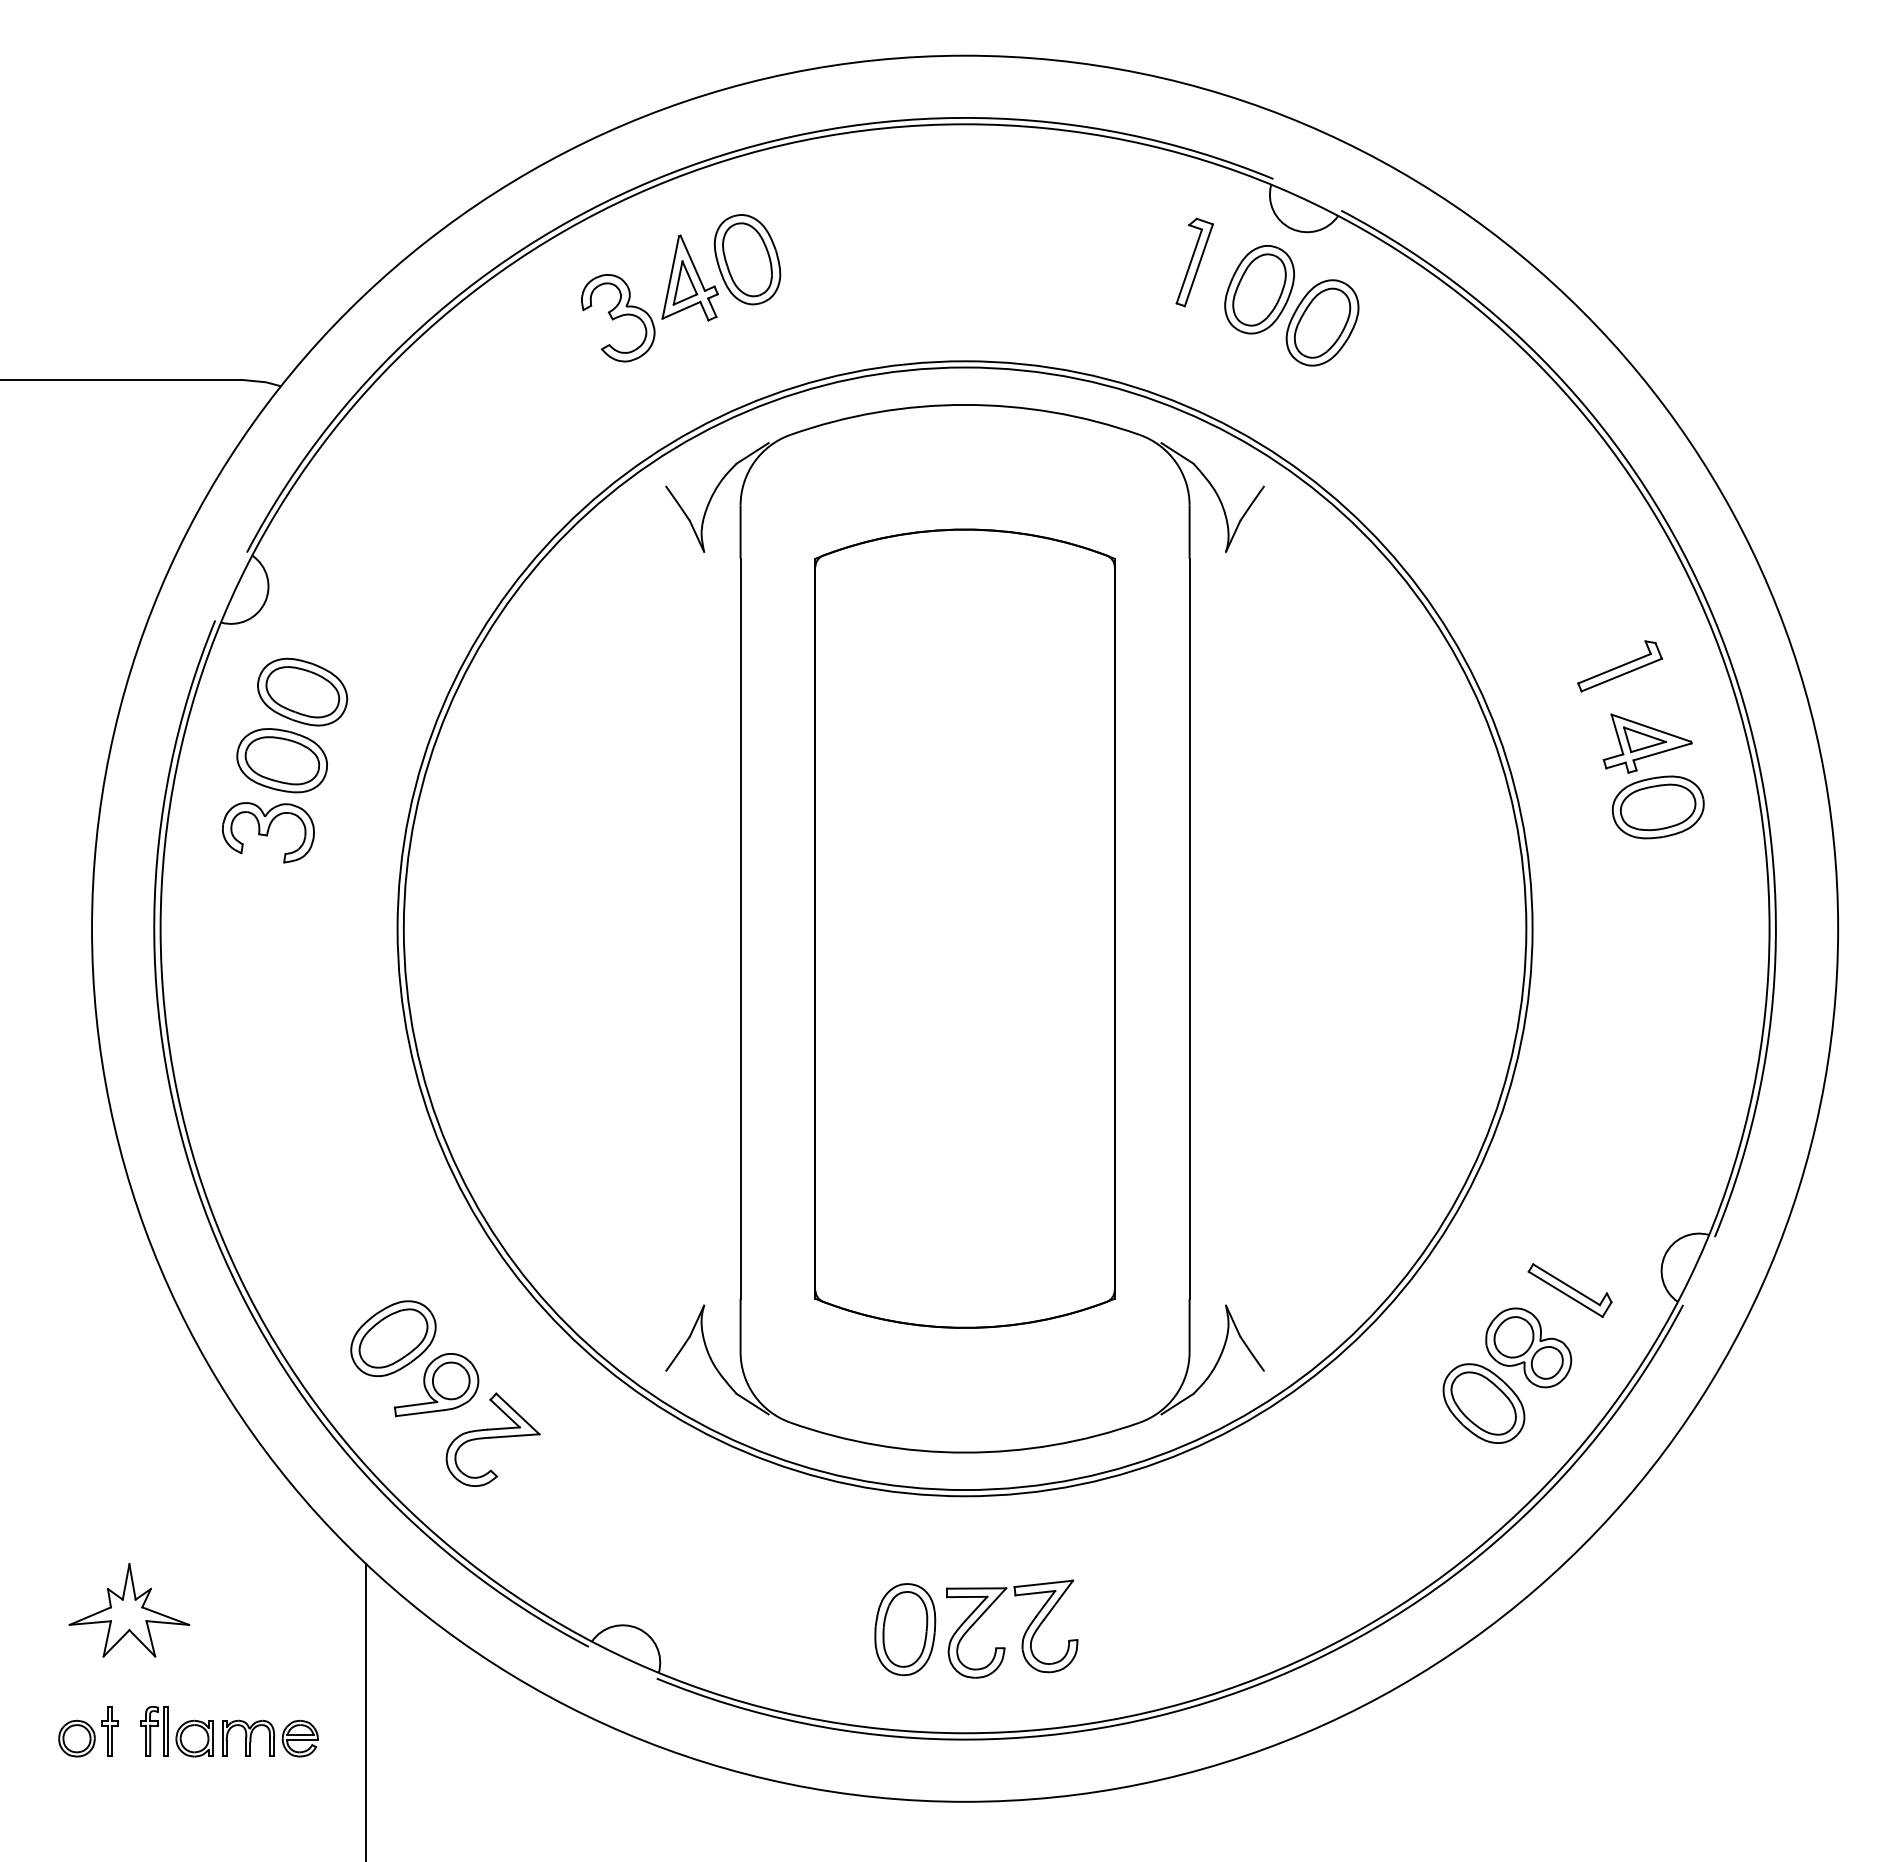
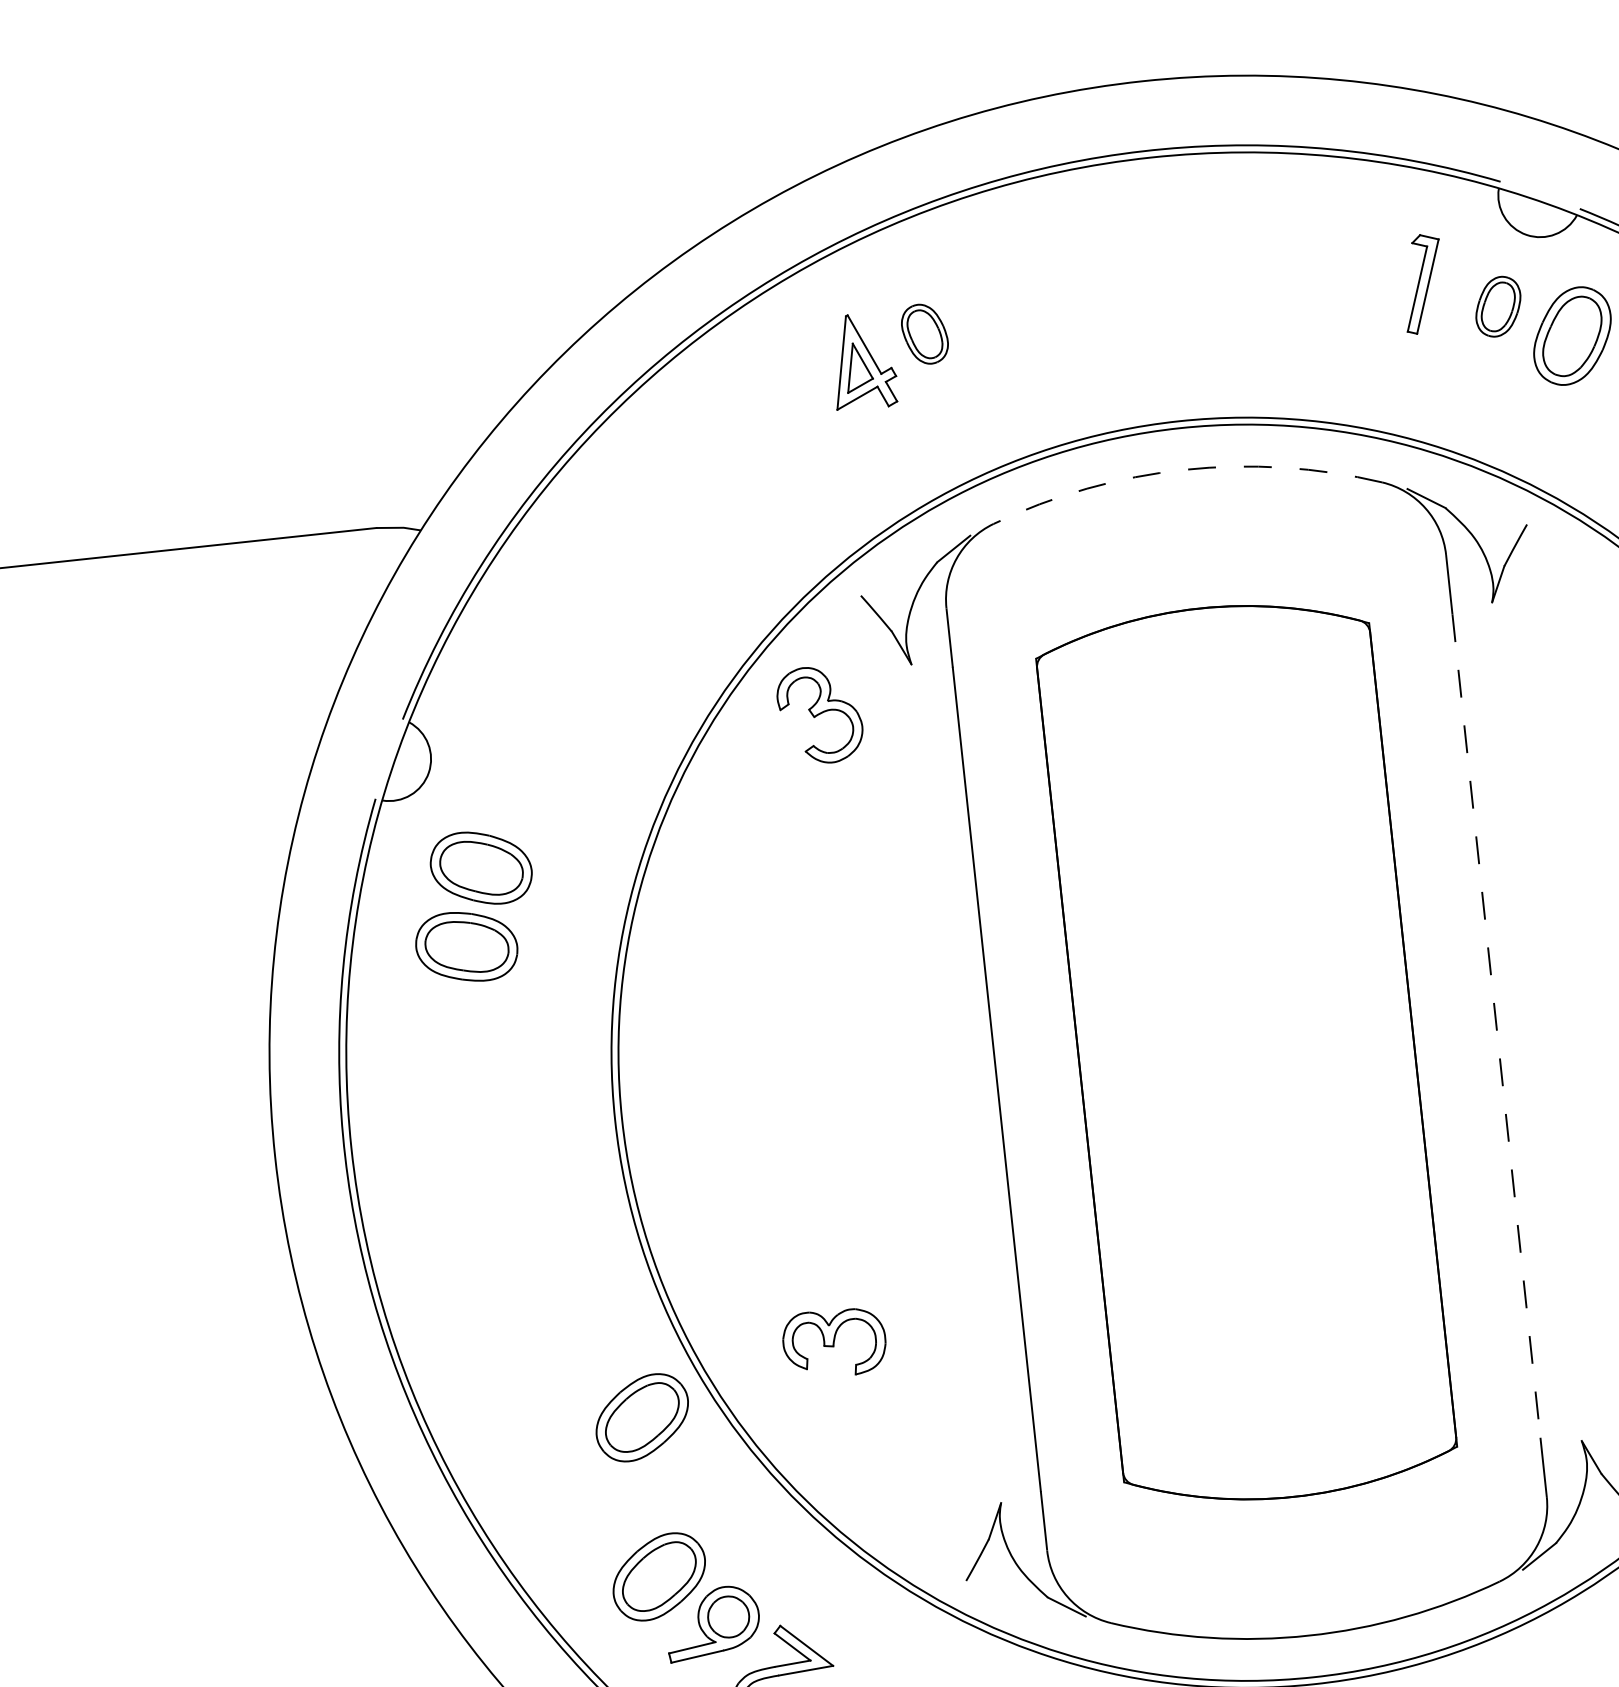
part: (747, 259) -> (924, 333), size x0.6
part: (1259, 289) -> (1498, 306), size x0.6
part: (618, 318) -> (820, 715), moved
arc: (965, 404) -> (1184, 469), solid -> dashed
part: (268, 832) -> (834, 1342), moved
line: (1189, 928) -> (1496, 1025), solid -> dashed
part: (393, 1195) -> (642, 1417), added

